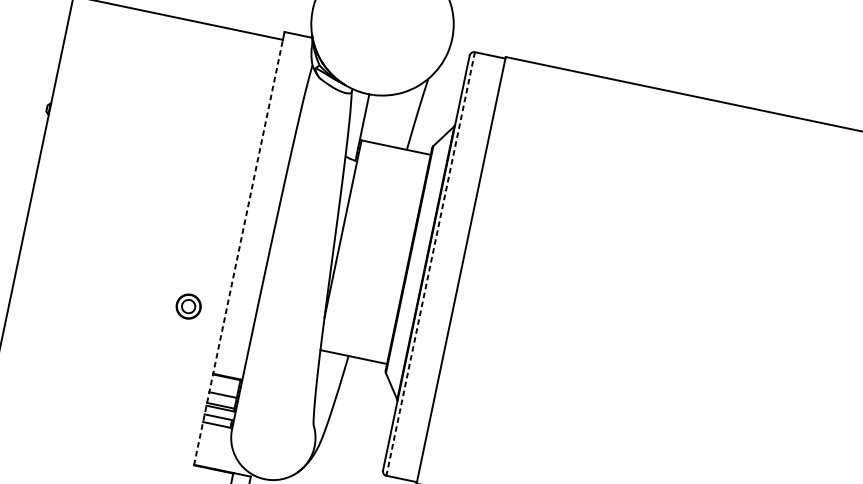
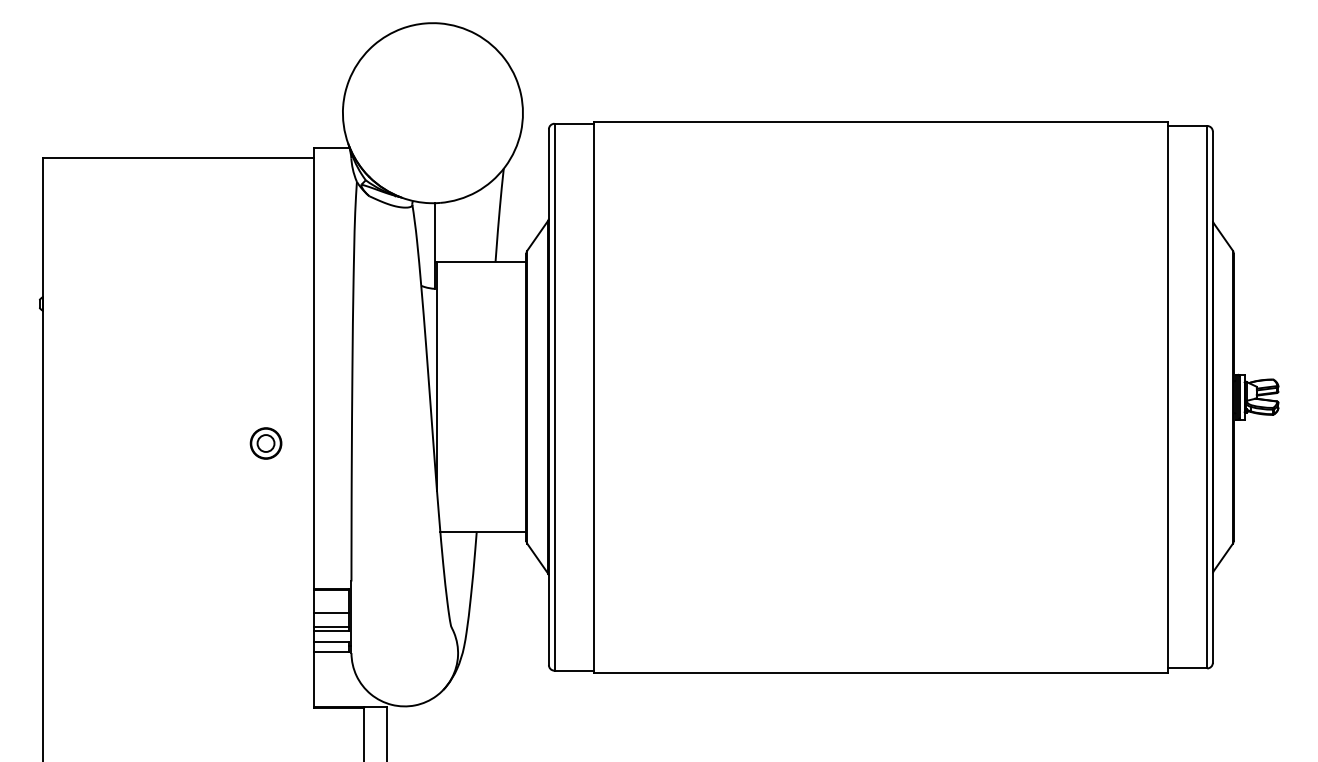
line: (238, 252) -> (313, 432), dashed -> solid
line: (430, 264) -> (554, 397), dashed -> solid
part: (188, 306) -> (265, 443), moved

